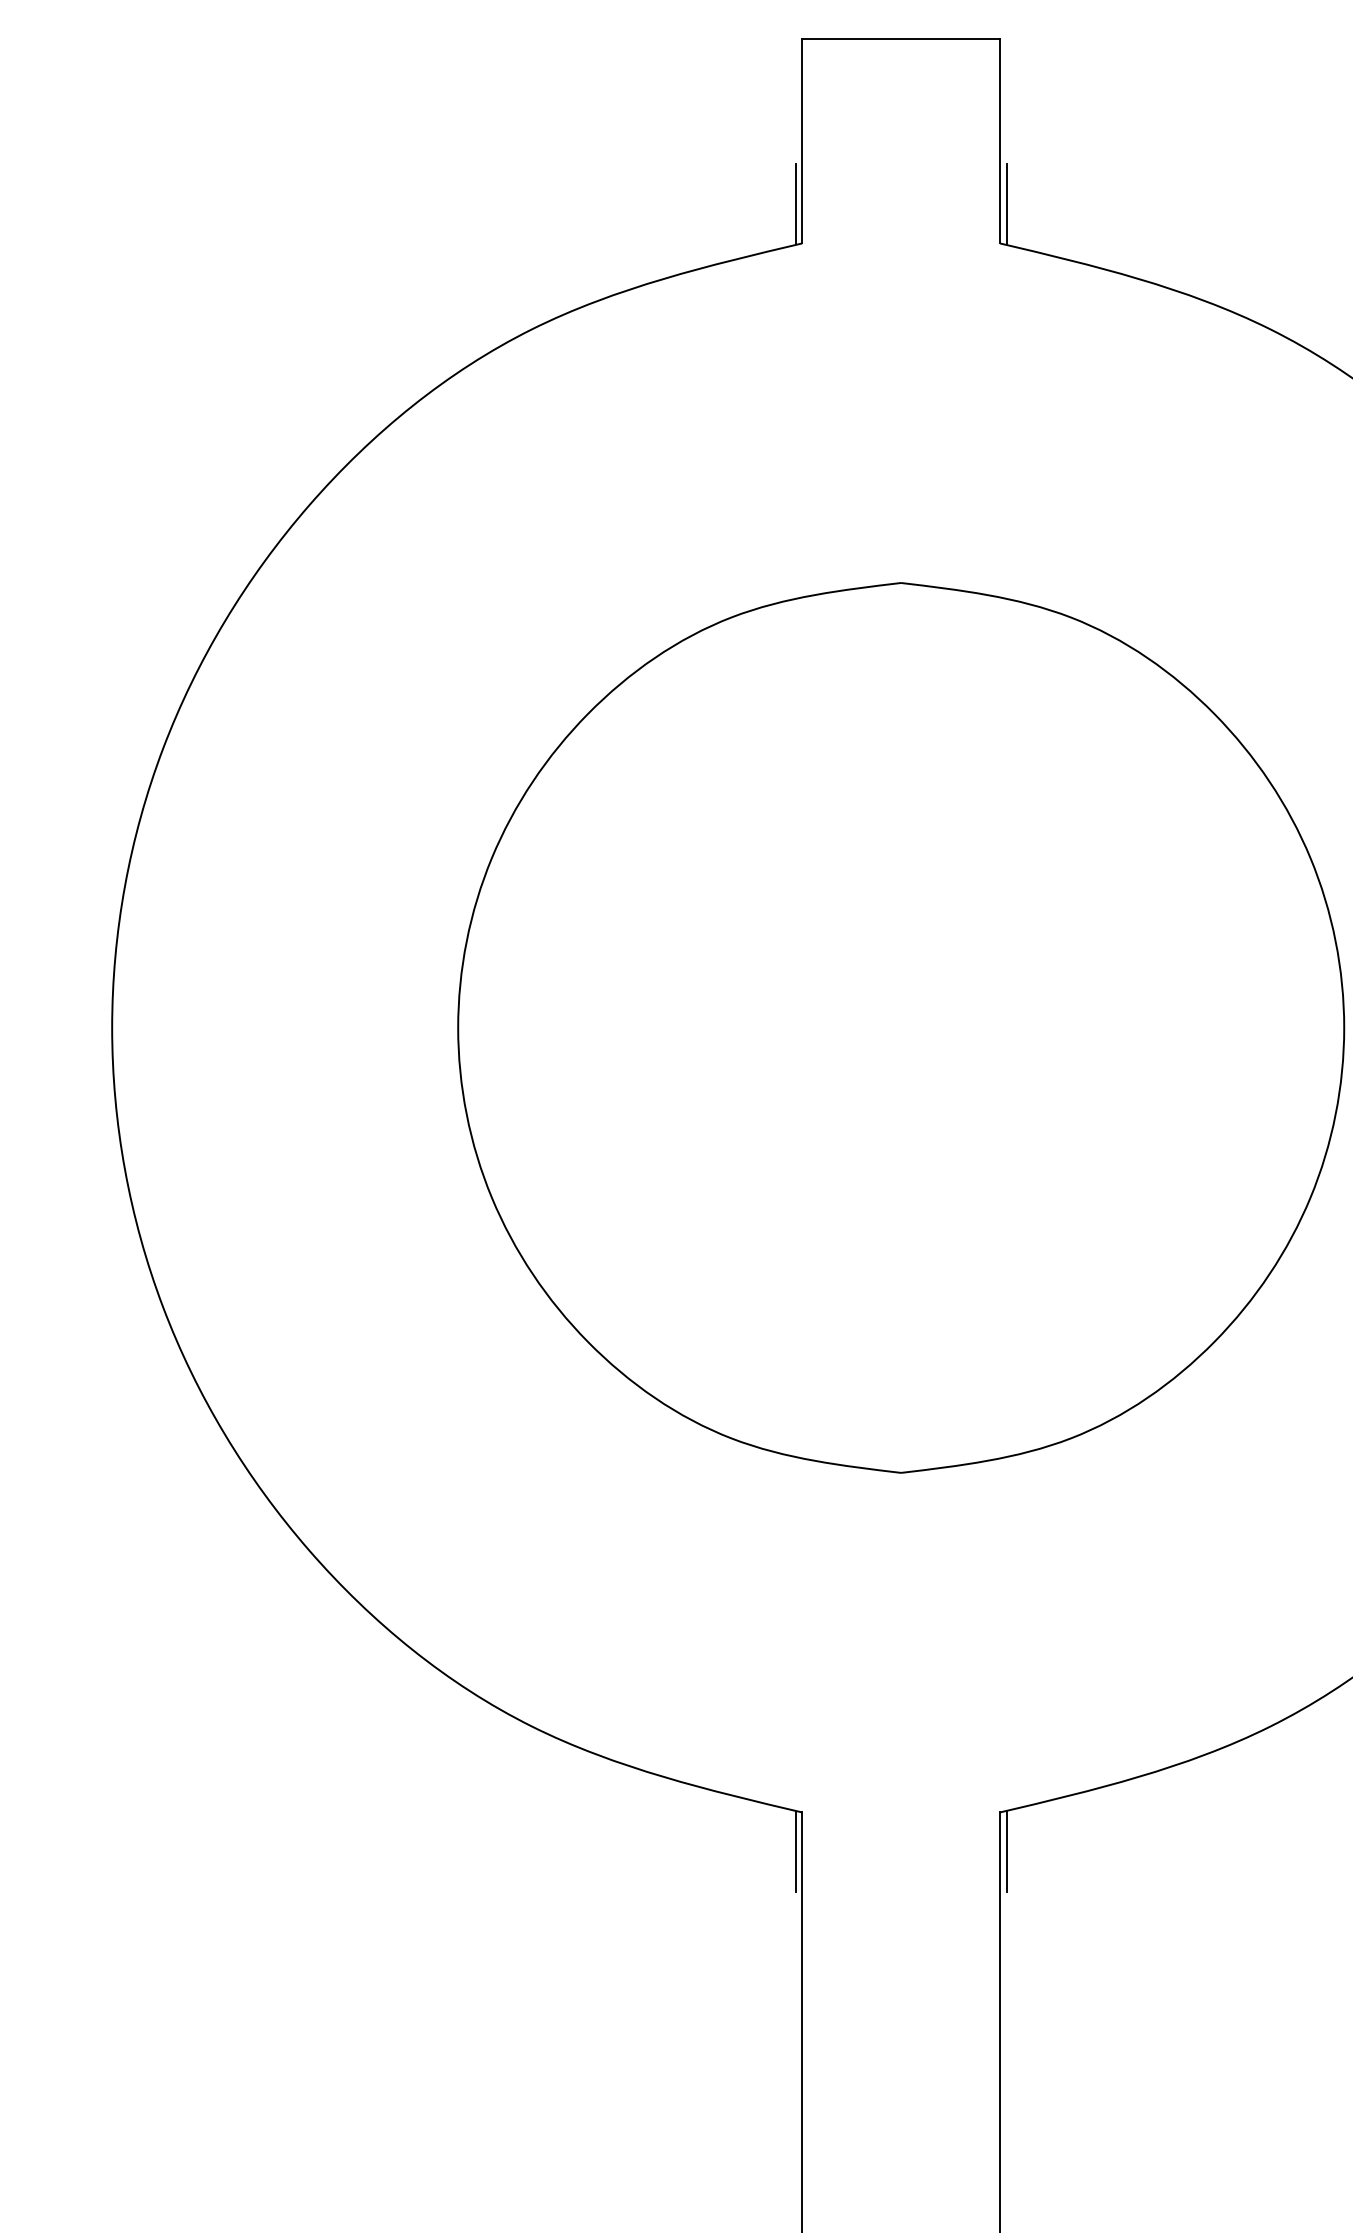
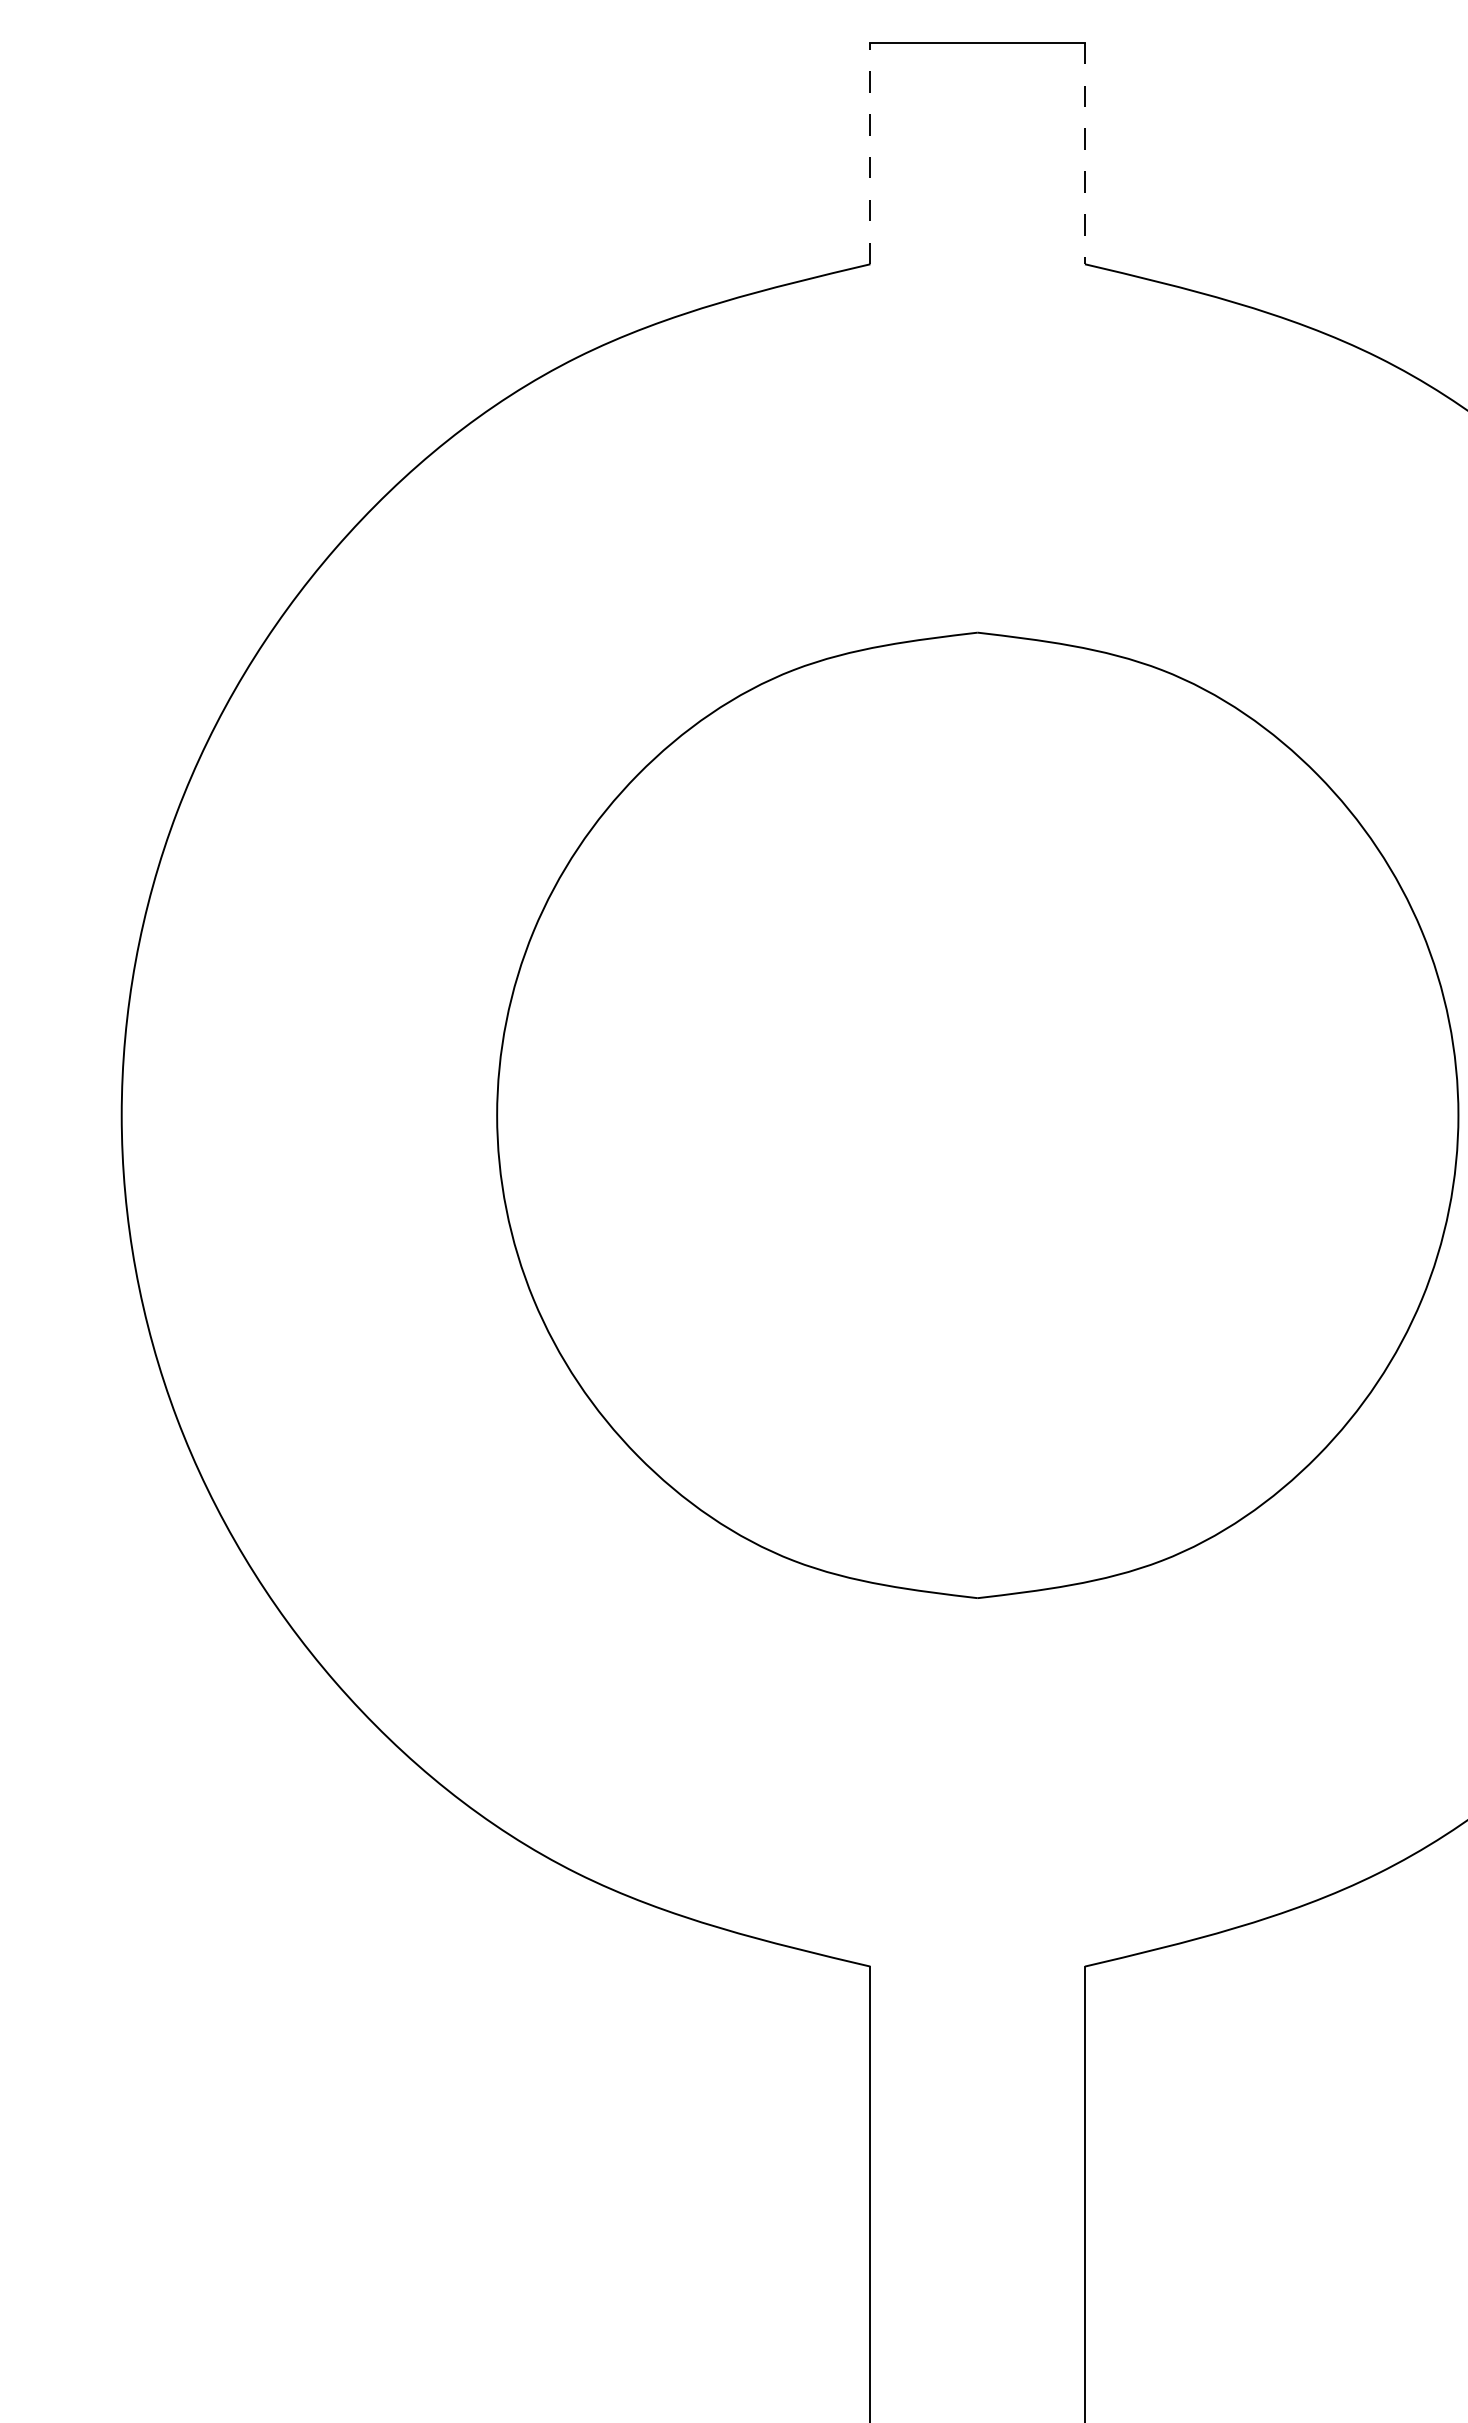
line: (802, 141) -> (870, 153), solid -> dashed
line: (999, 141) -> (1084, 153), solid -> dashed
line: (795, 204) -> (863, 221), removed
line: (1006, 204) -> (1092, 221), removed
line: (795, 1851) -> (863, 2008), removed
line: (1006, 1851) -> (1092, 2008), removed

